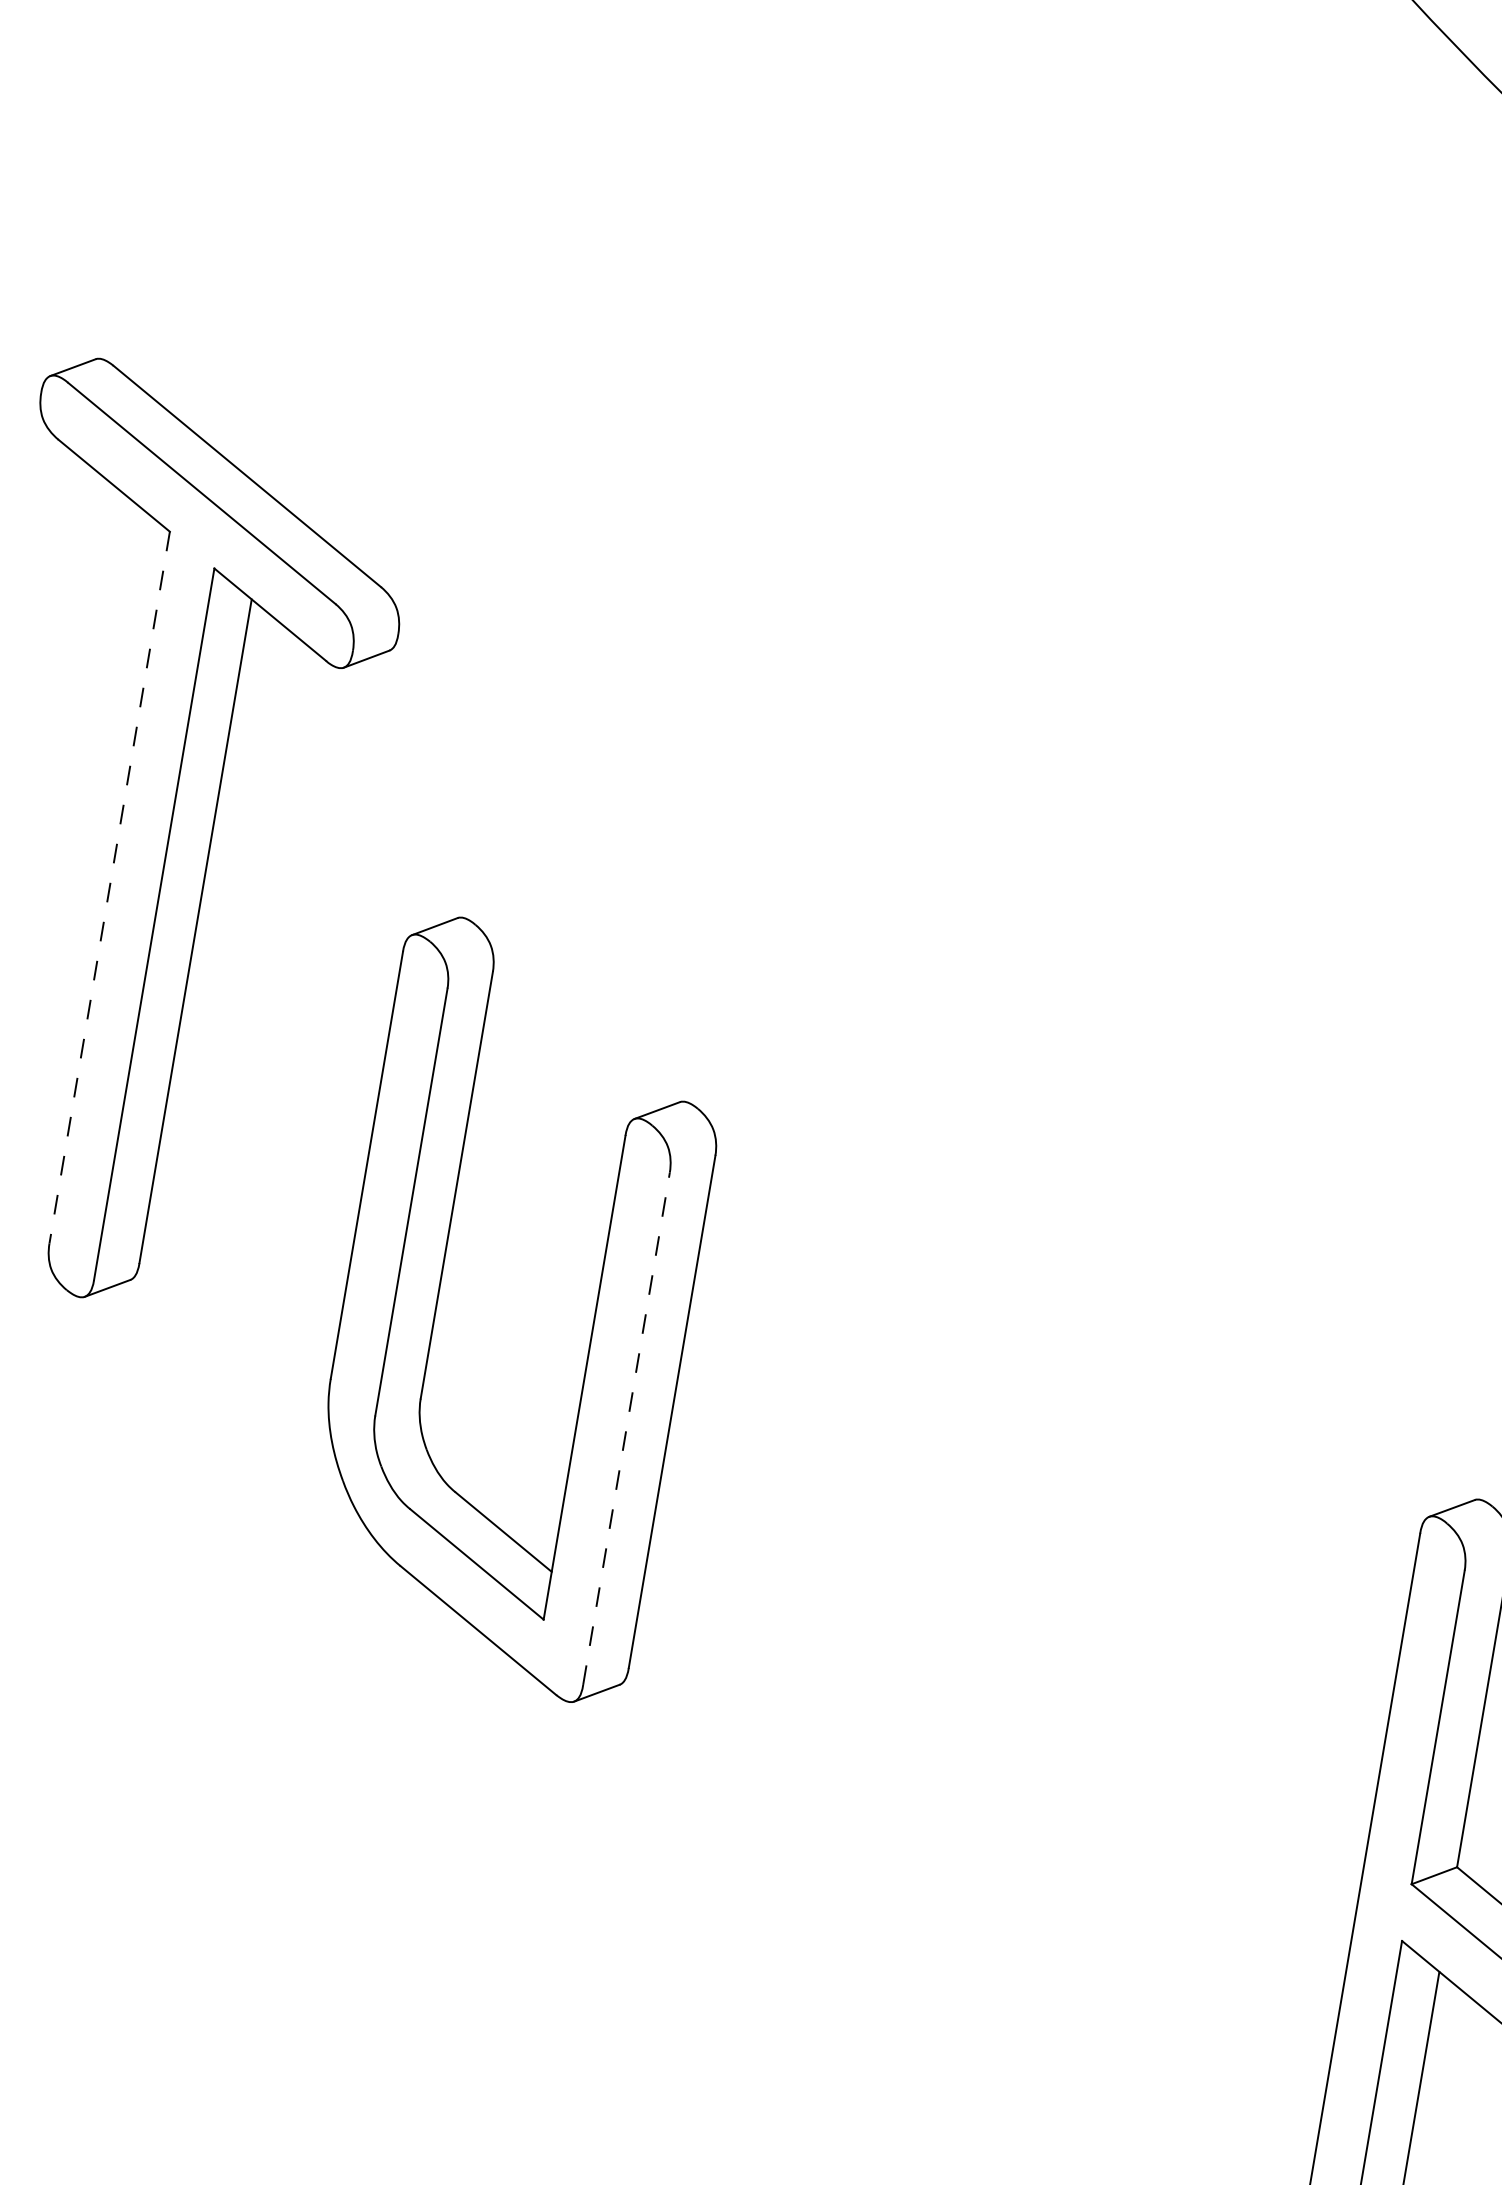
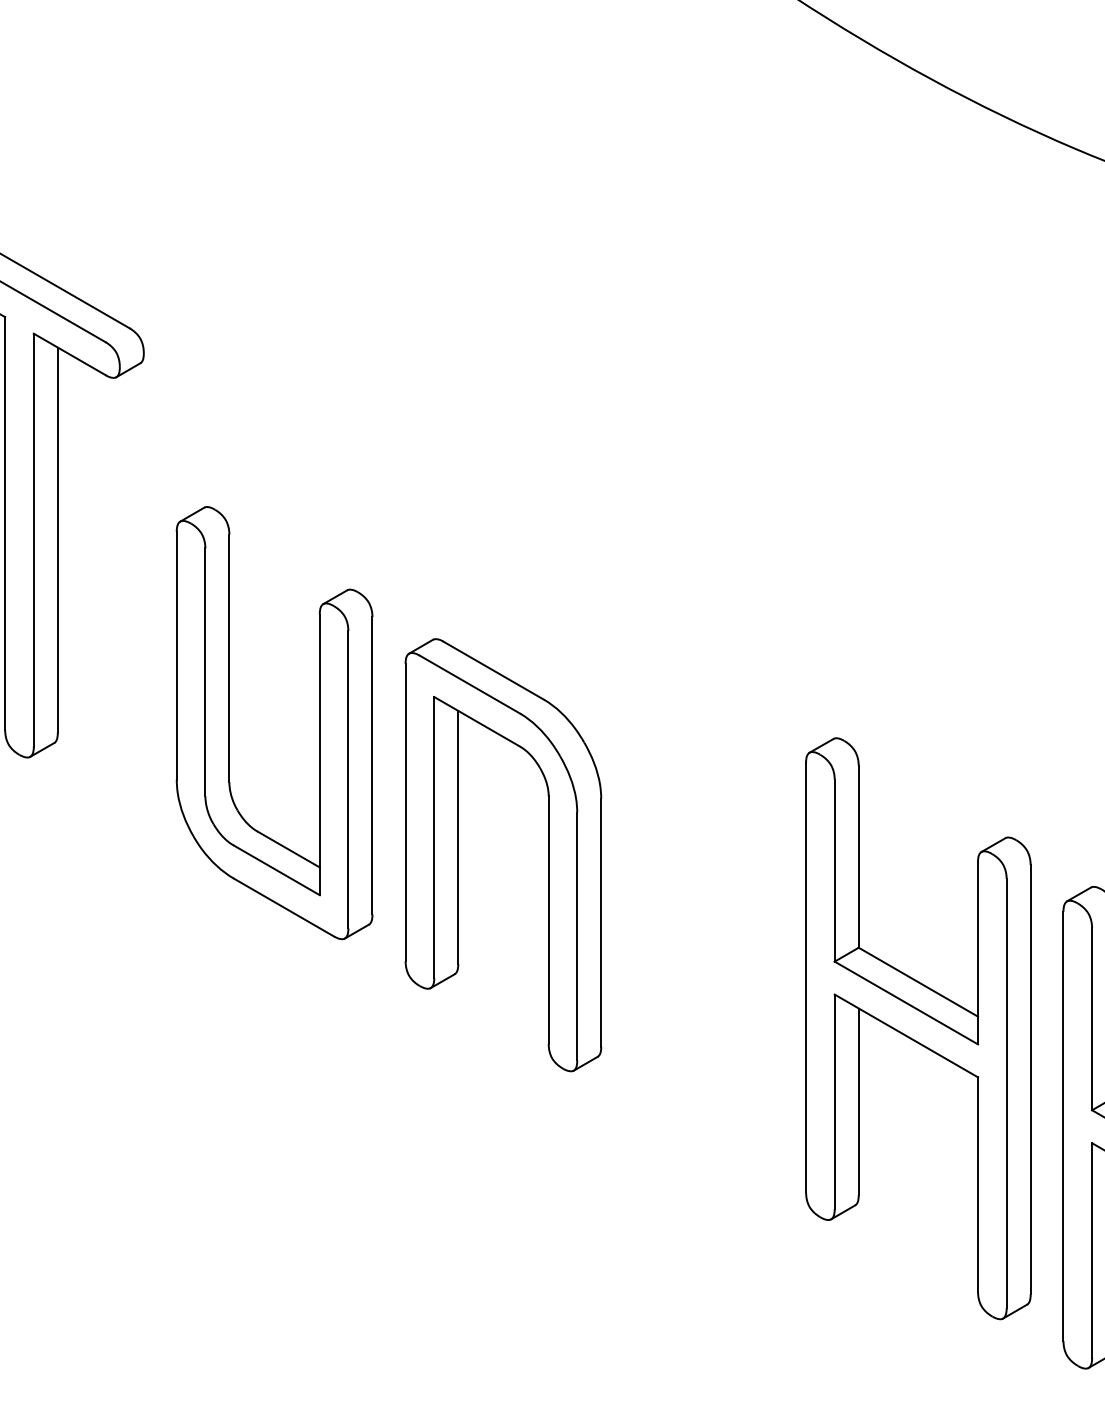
line: (109, 889) -> (5, 524), dashed -> solid
line: (626, 1428) -> (348, 779), dashed -> solid
part: (794, 1591) -> (458, 855), added

